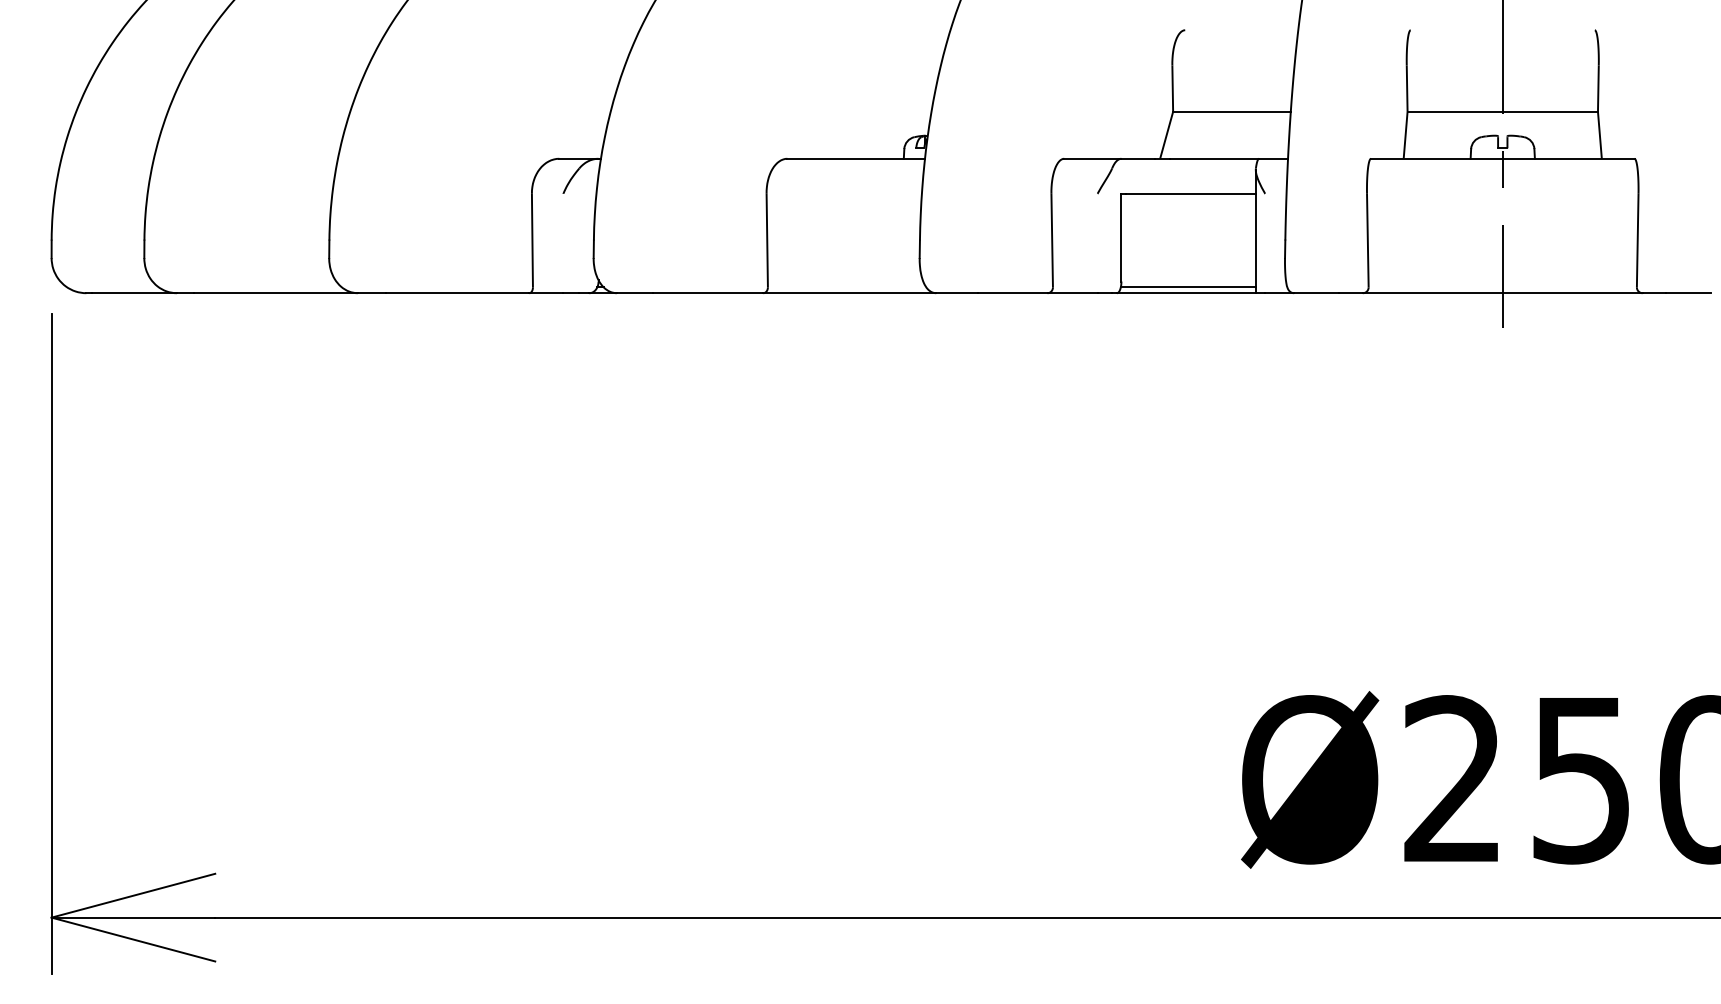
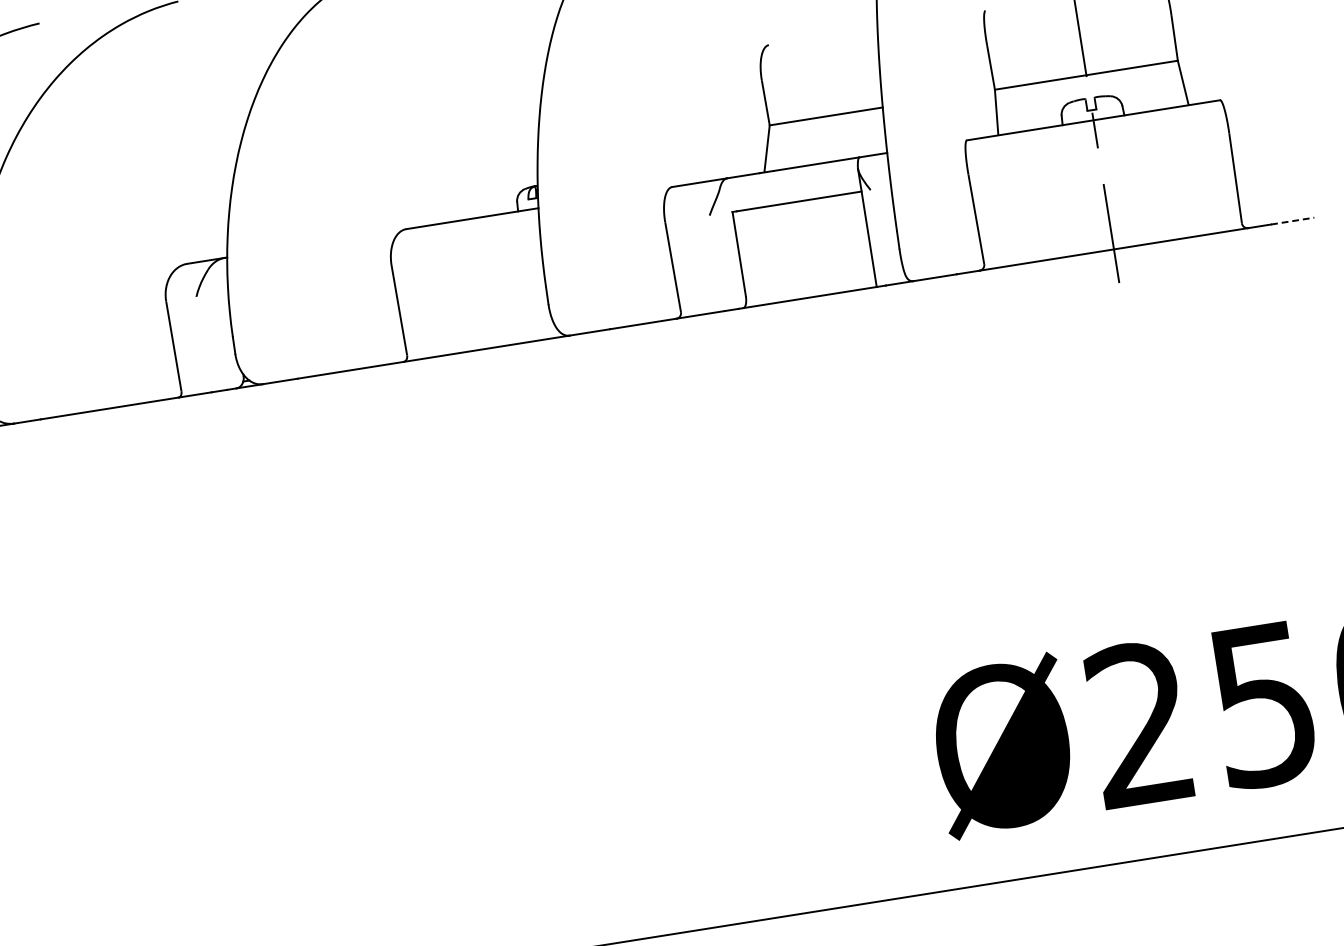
line: (1187, 287) -> (810, 291), removed
line: (1689, 293) -> (1293, 221), solid -> dashed

